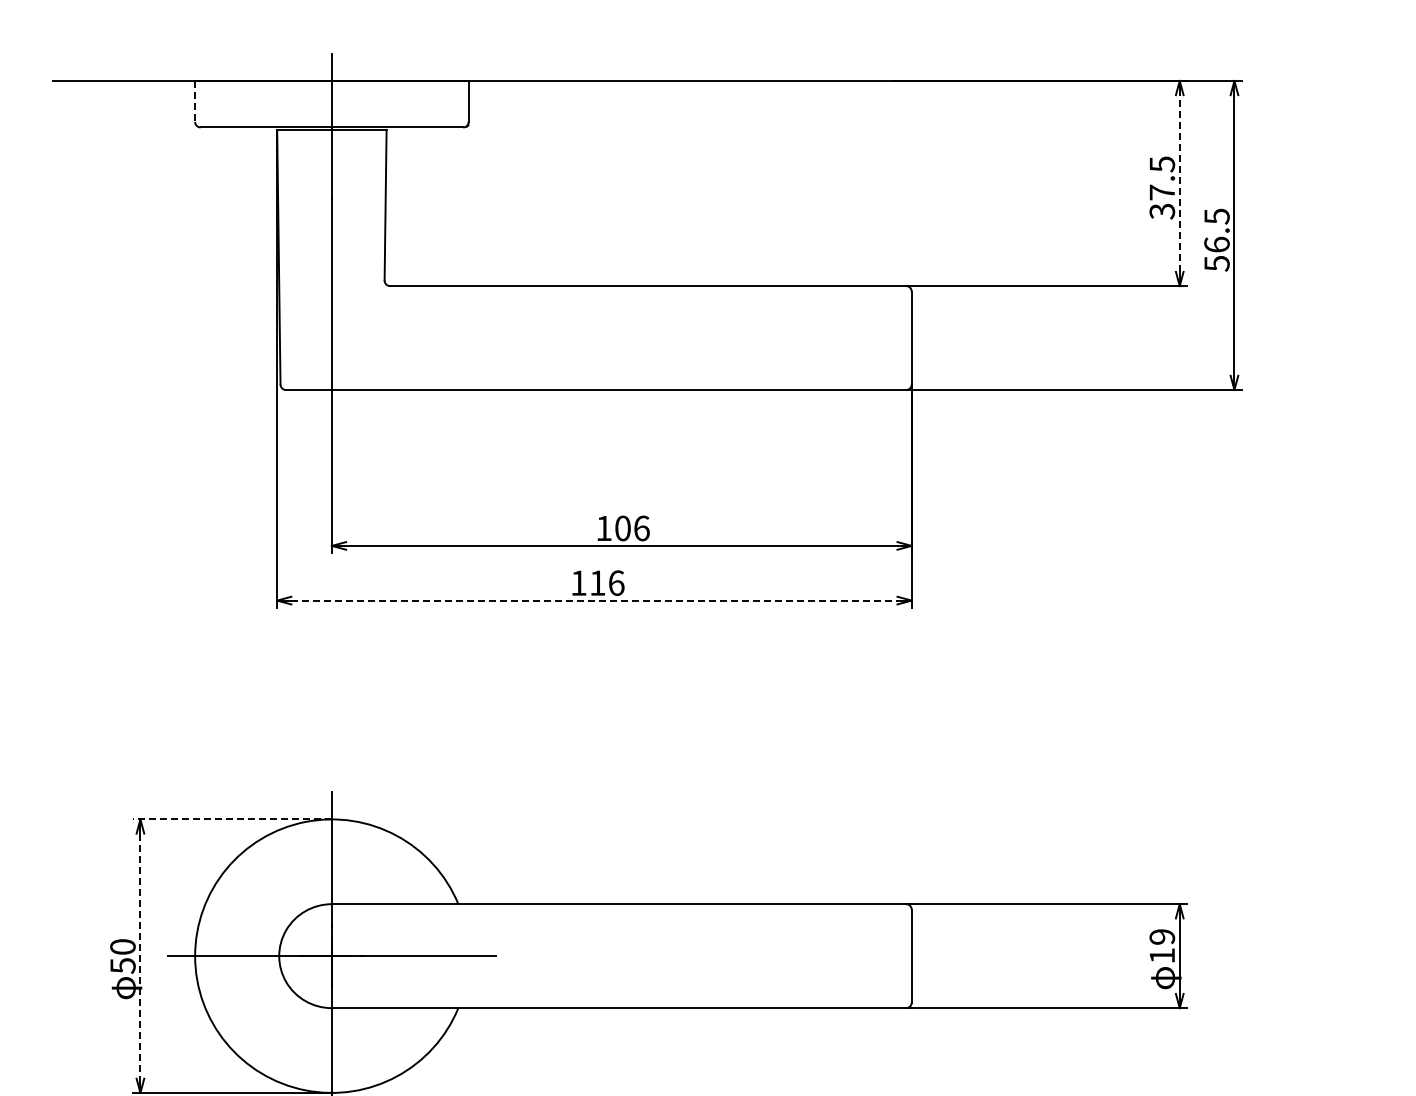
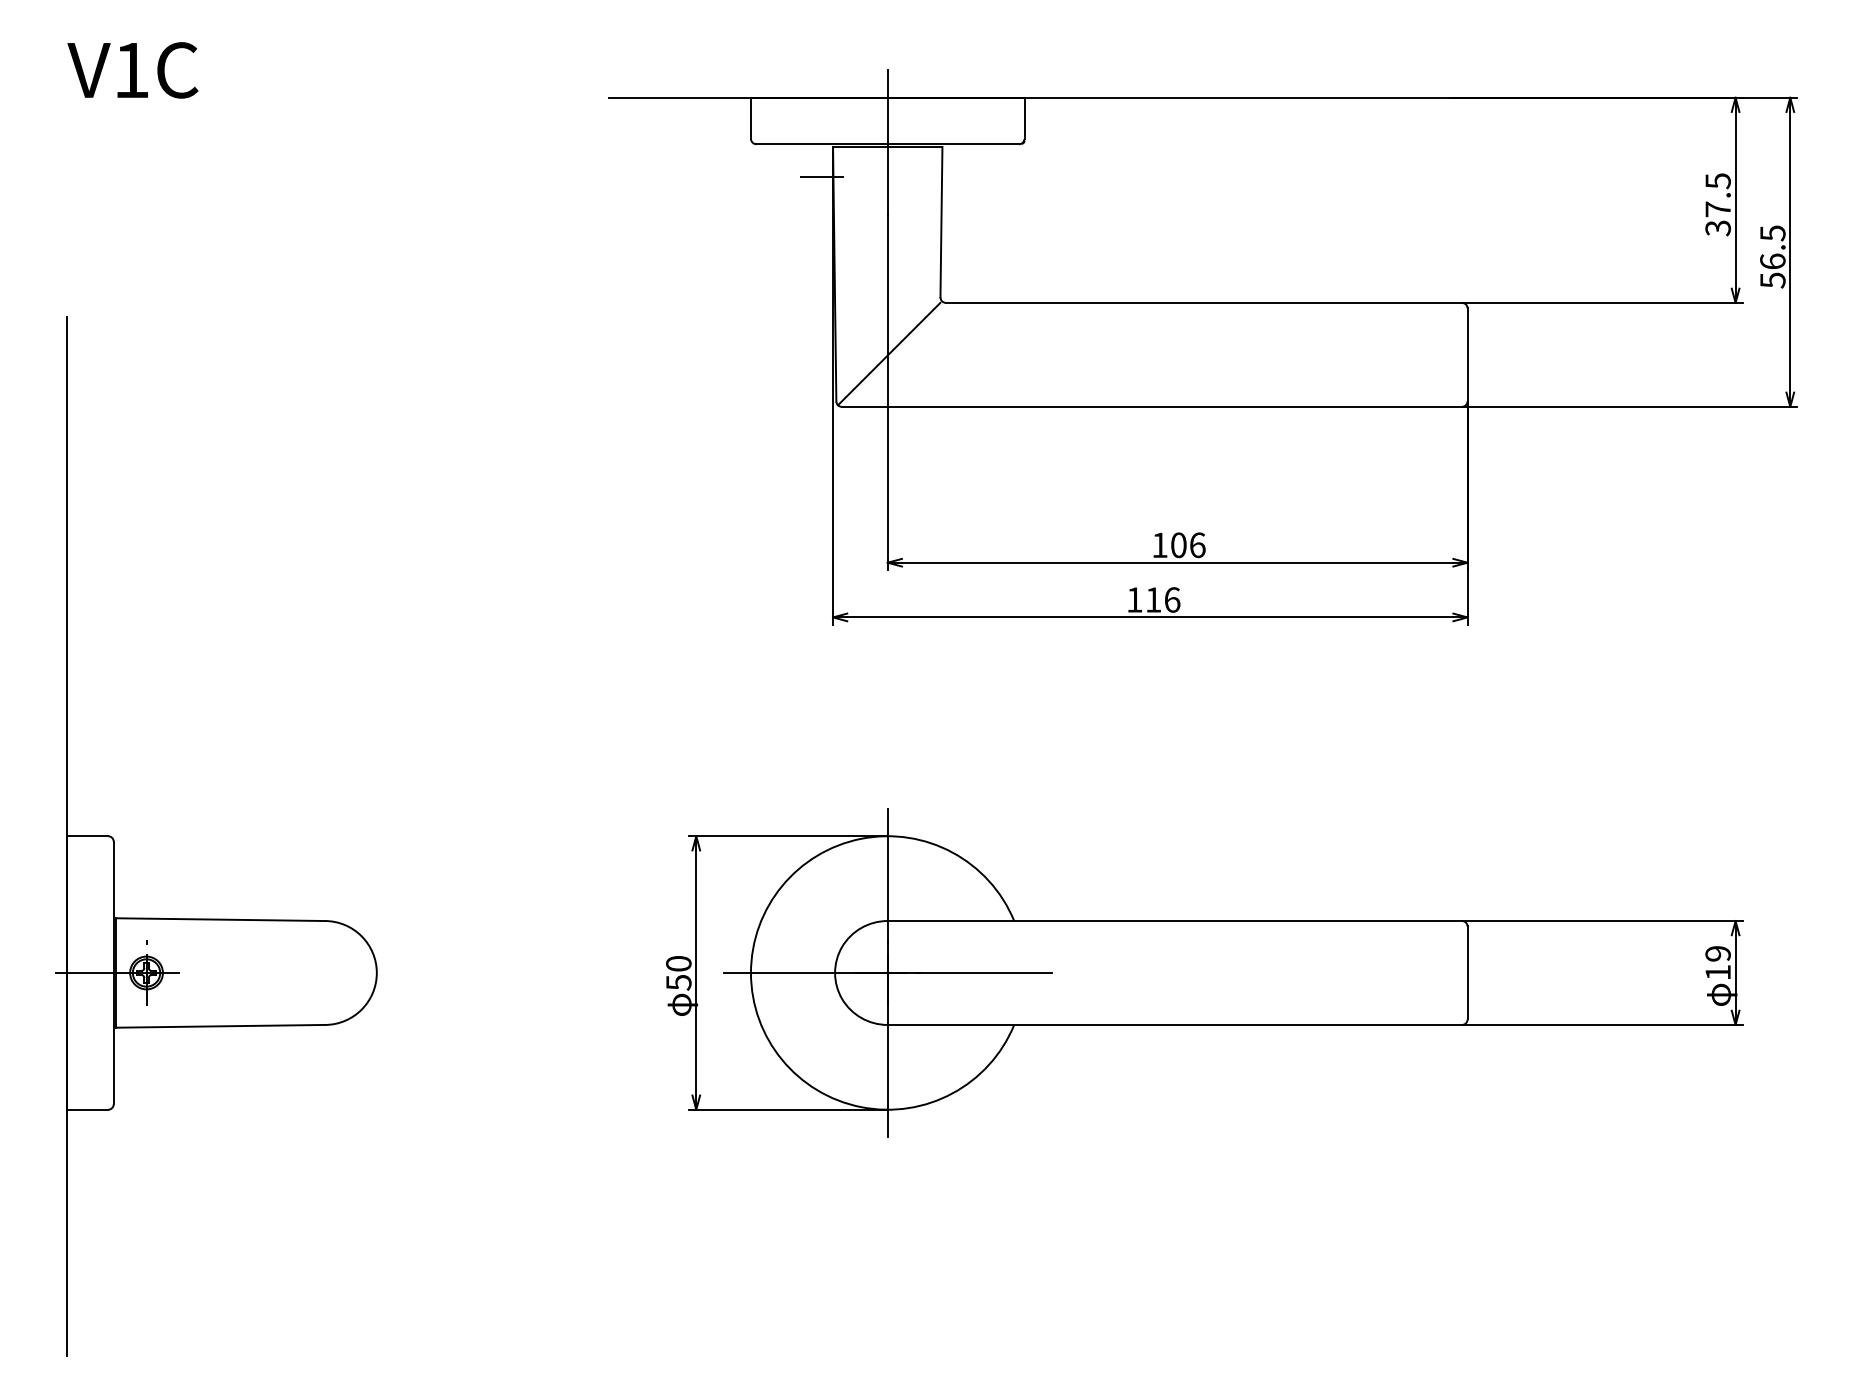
line: (194, 101) -> (750, 118), dashed -> solid
line: (265, 160) -> (821, 177), added
line: (1179, 182) -> (1735, 199), dashed -> solid
line: (333, 336) -> (889, 353), added
line: (594, 600) -> (1150, 617), dashed -> solid
line: (231, 819) -> (787, 836), dashed -> solid
line: (140, 955) -> (696, 972), dashed -> solid

